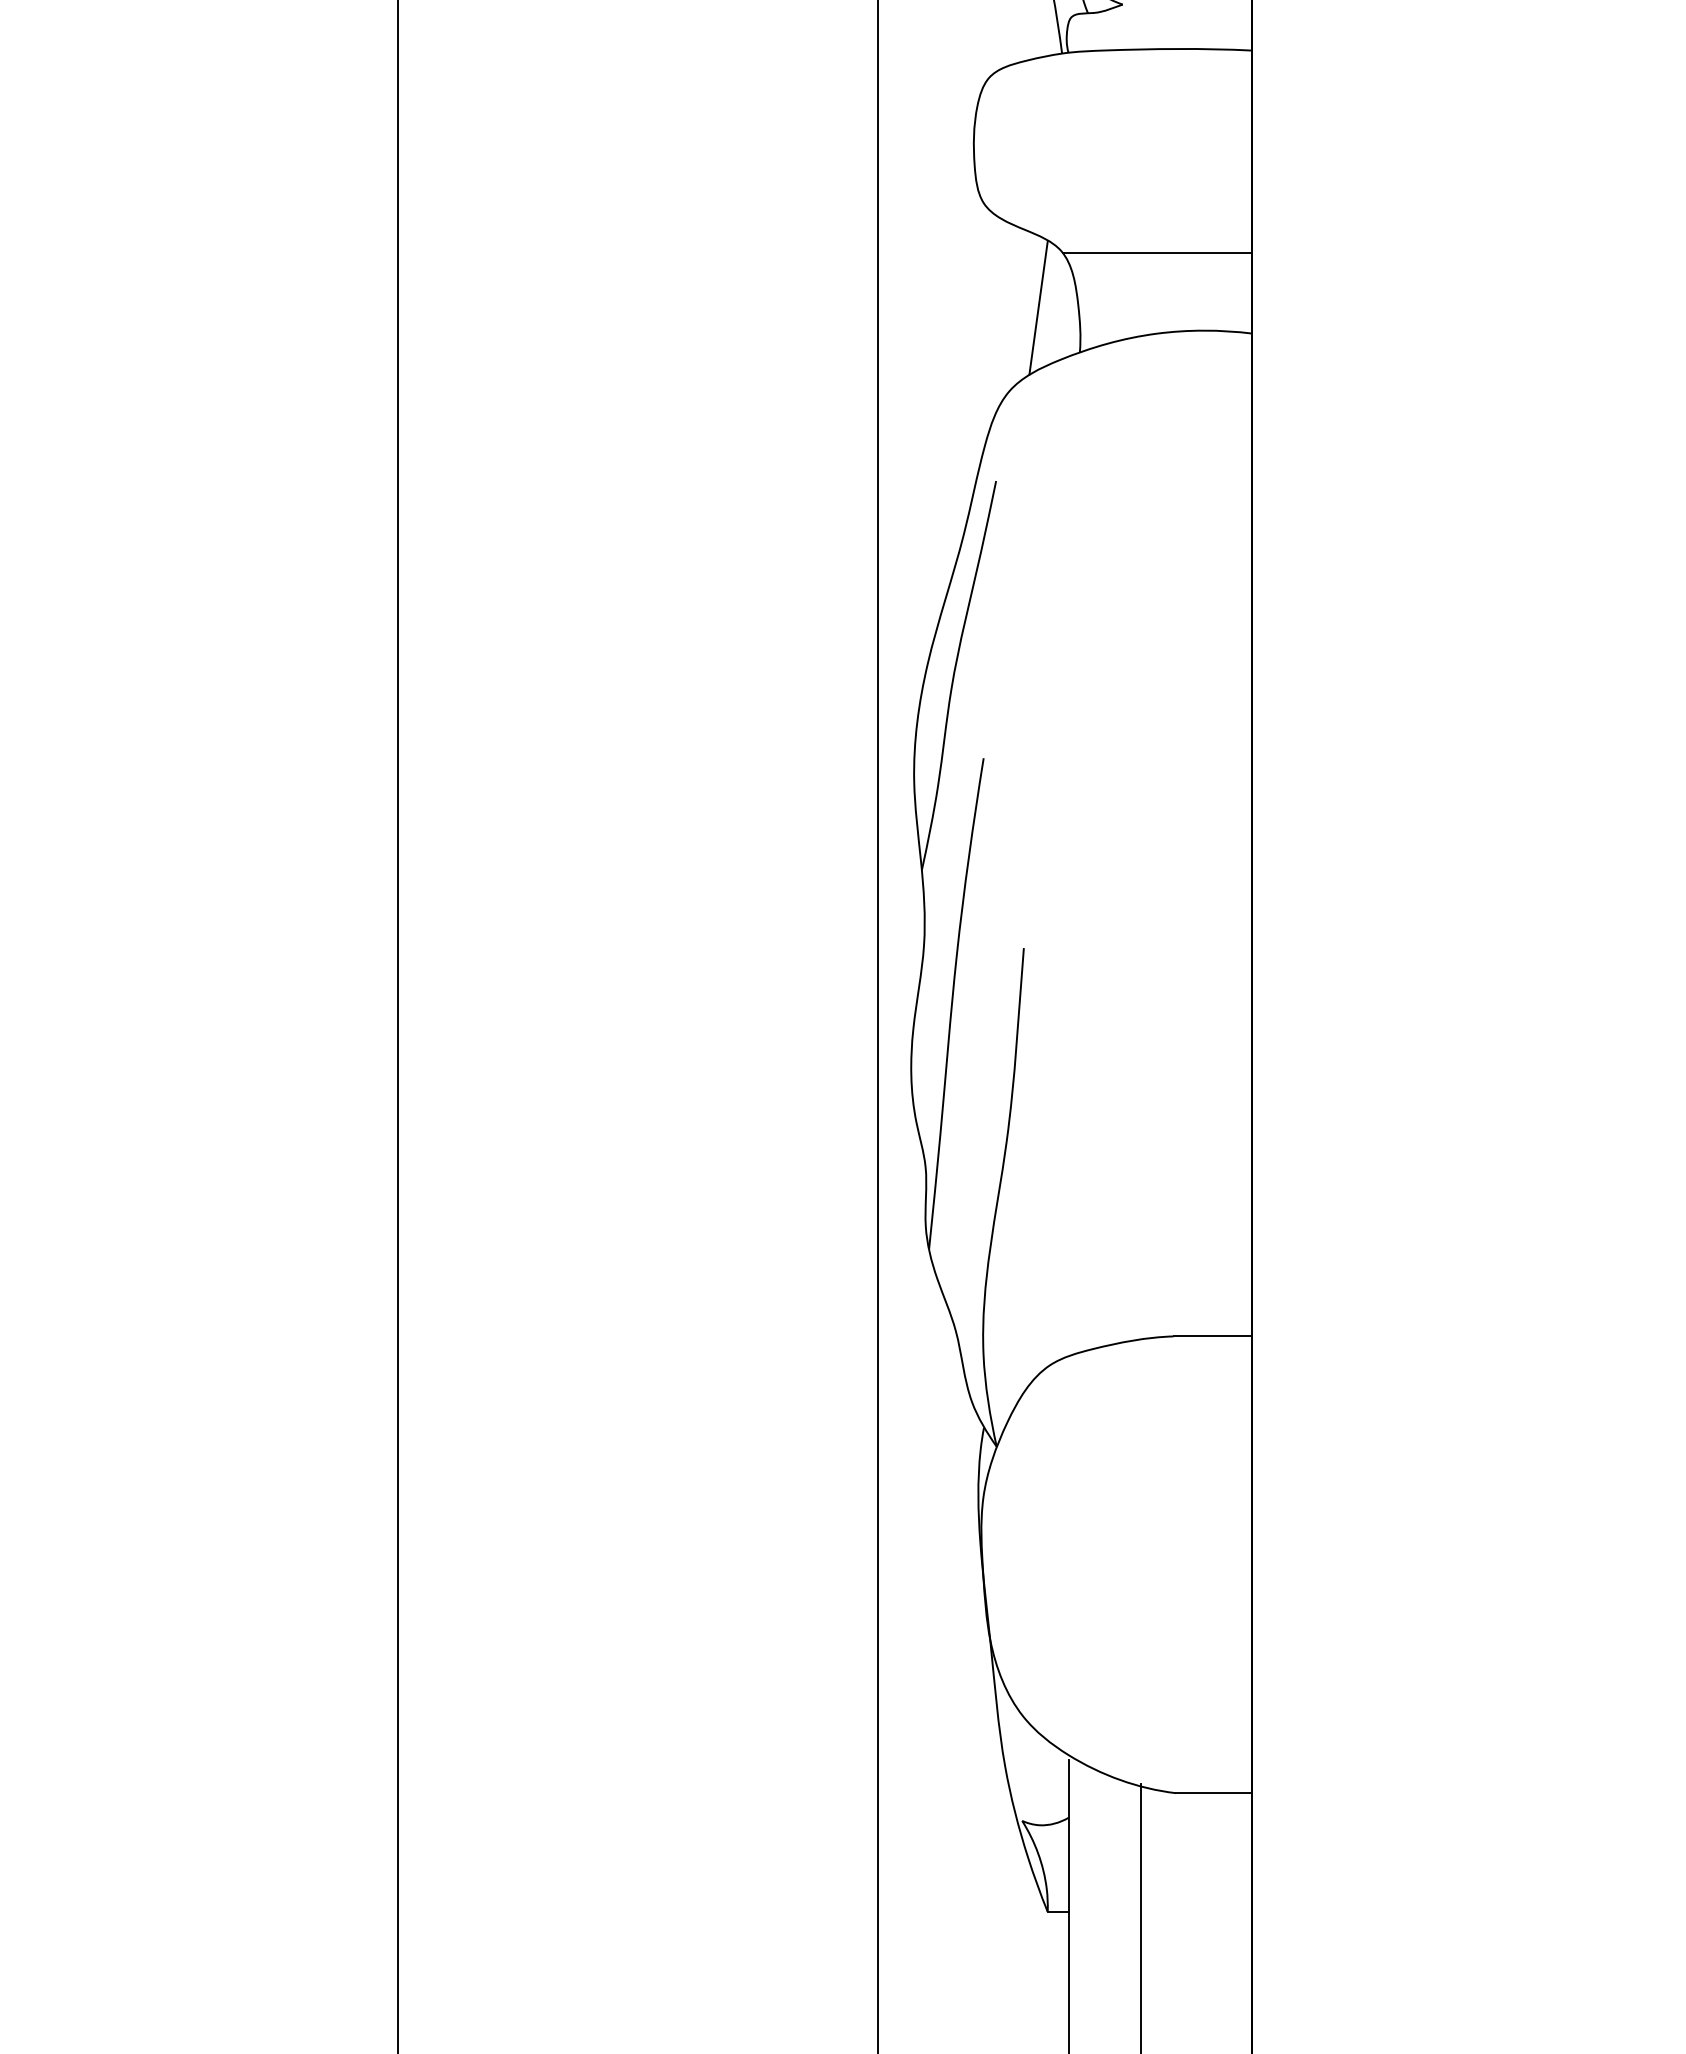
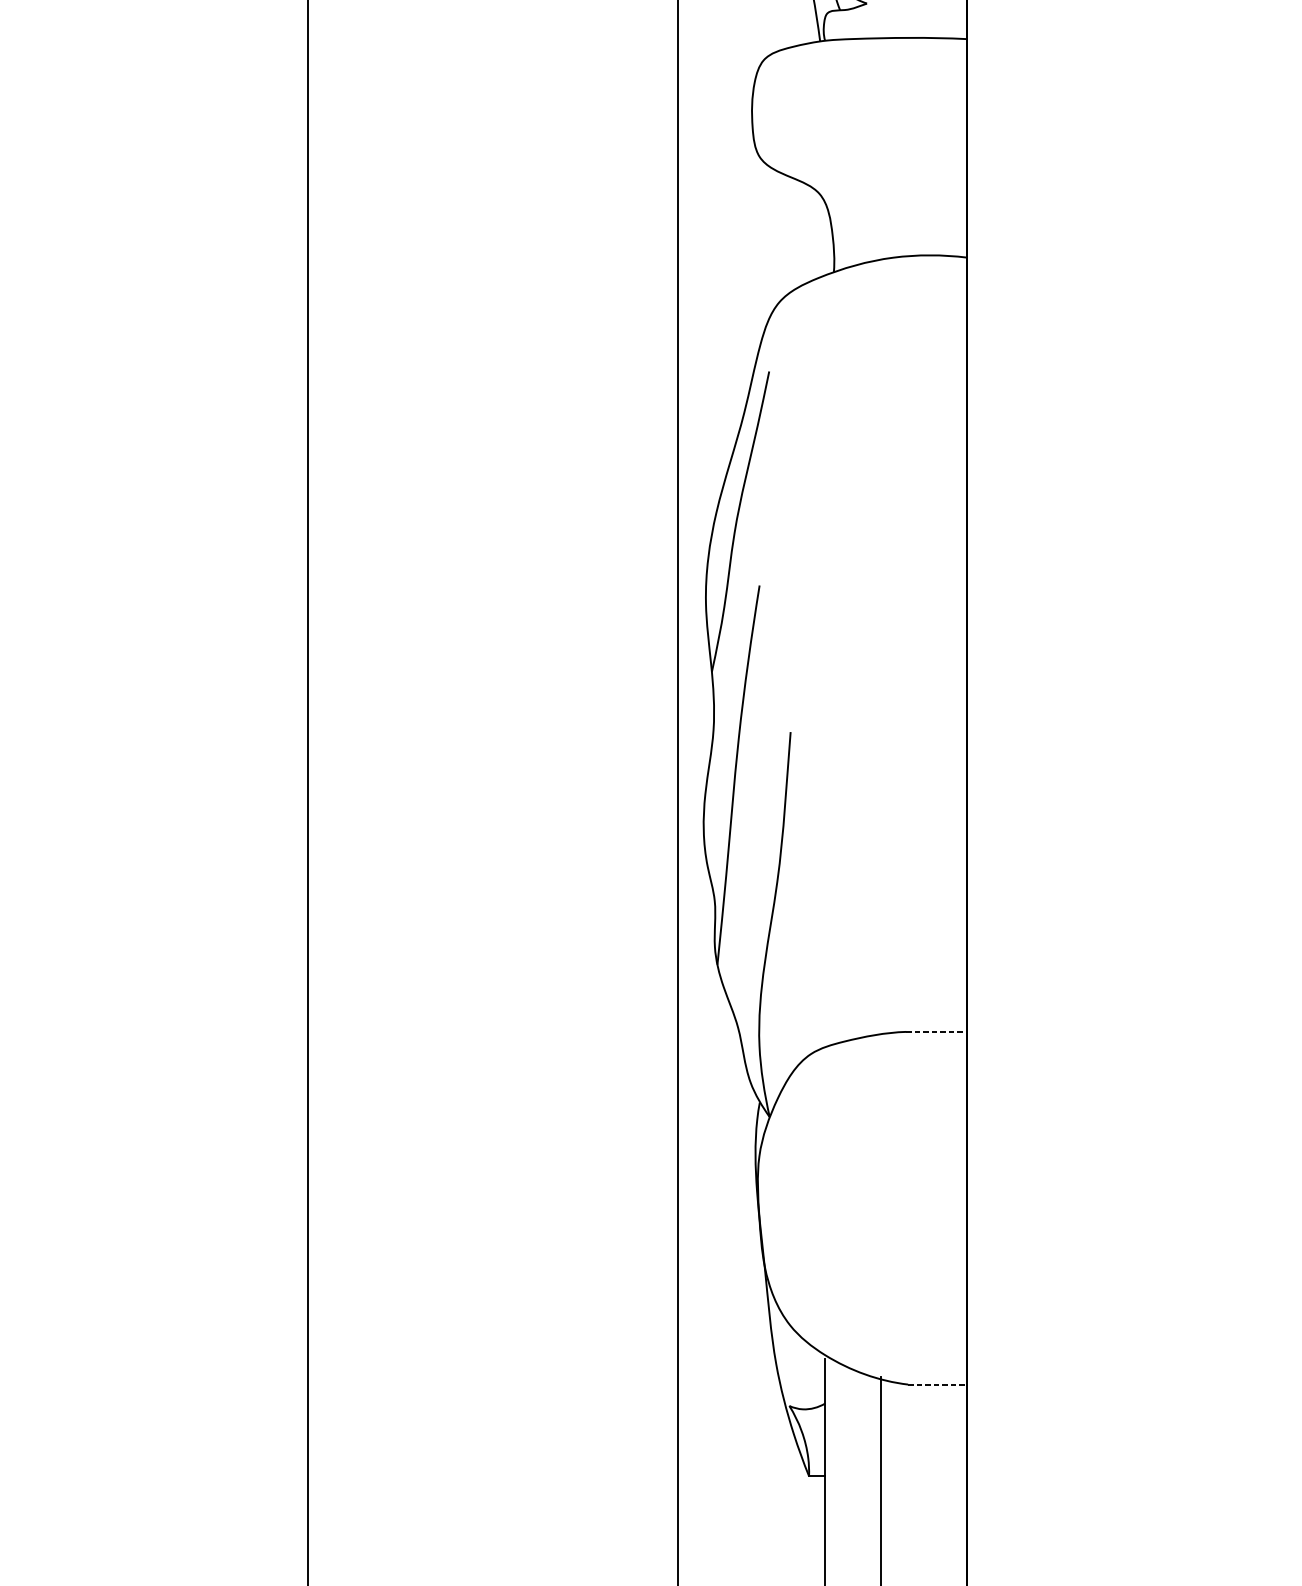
line: (1157, 253) -> (893, 195), removed
line: (1038, 307) -> (801, 237), removed
line: (1213, 1336) -> (937, 1031), solid -> dashed
line: (1214, 1793) -> (937, 1384), solid -> dashed

